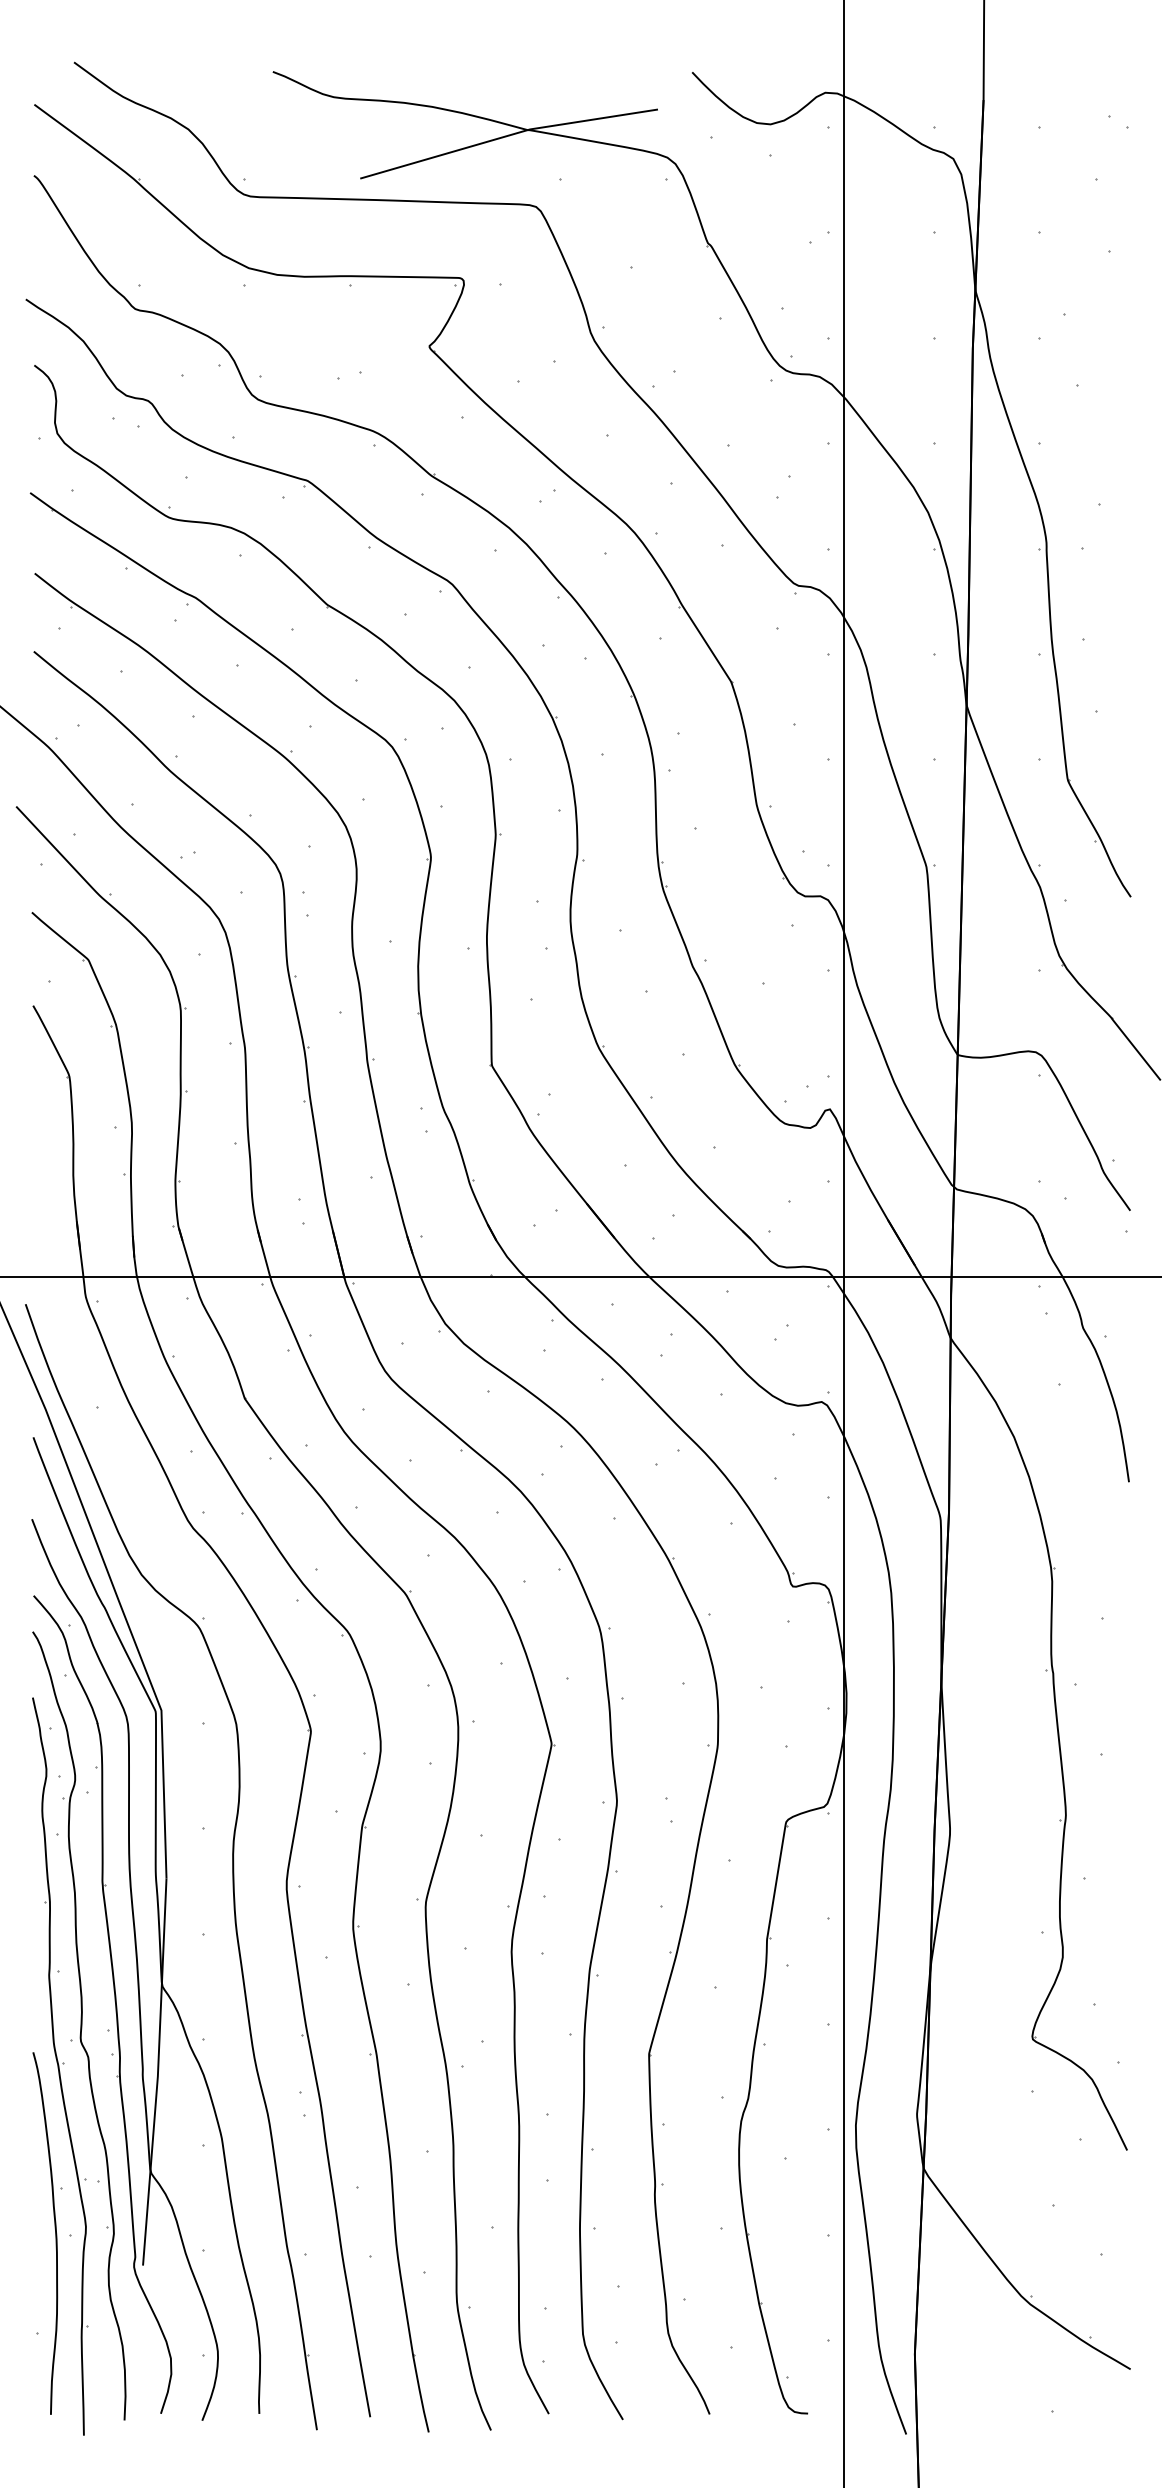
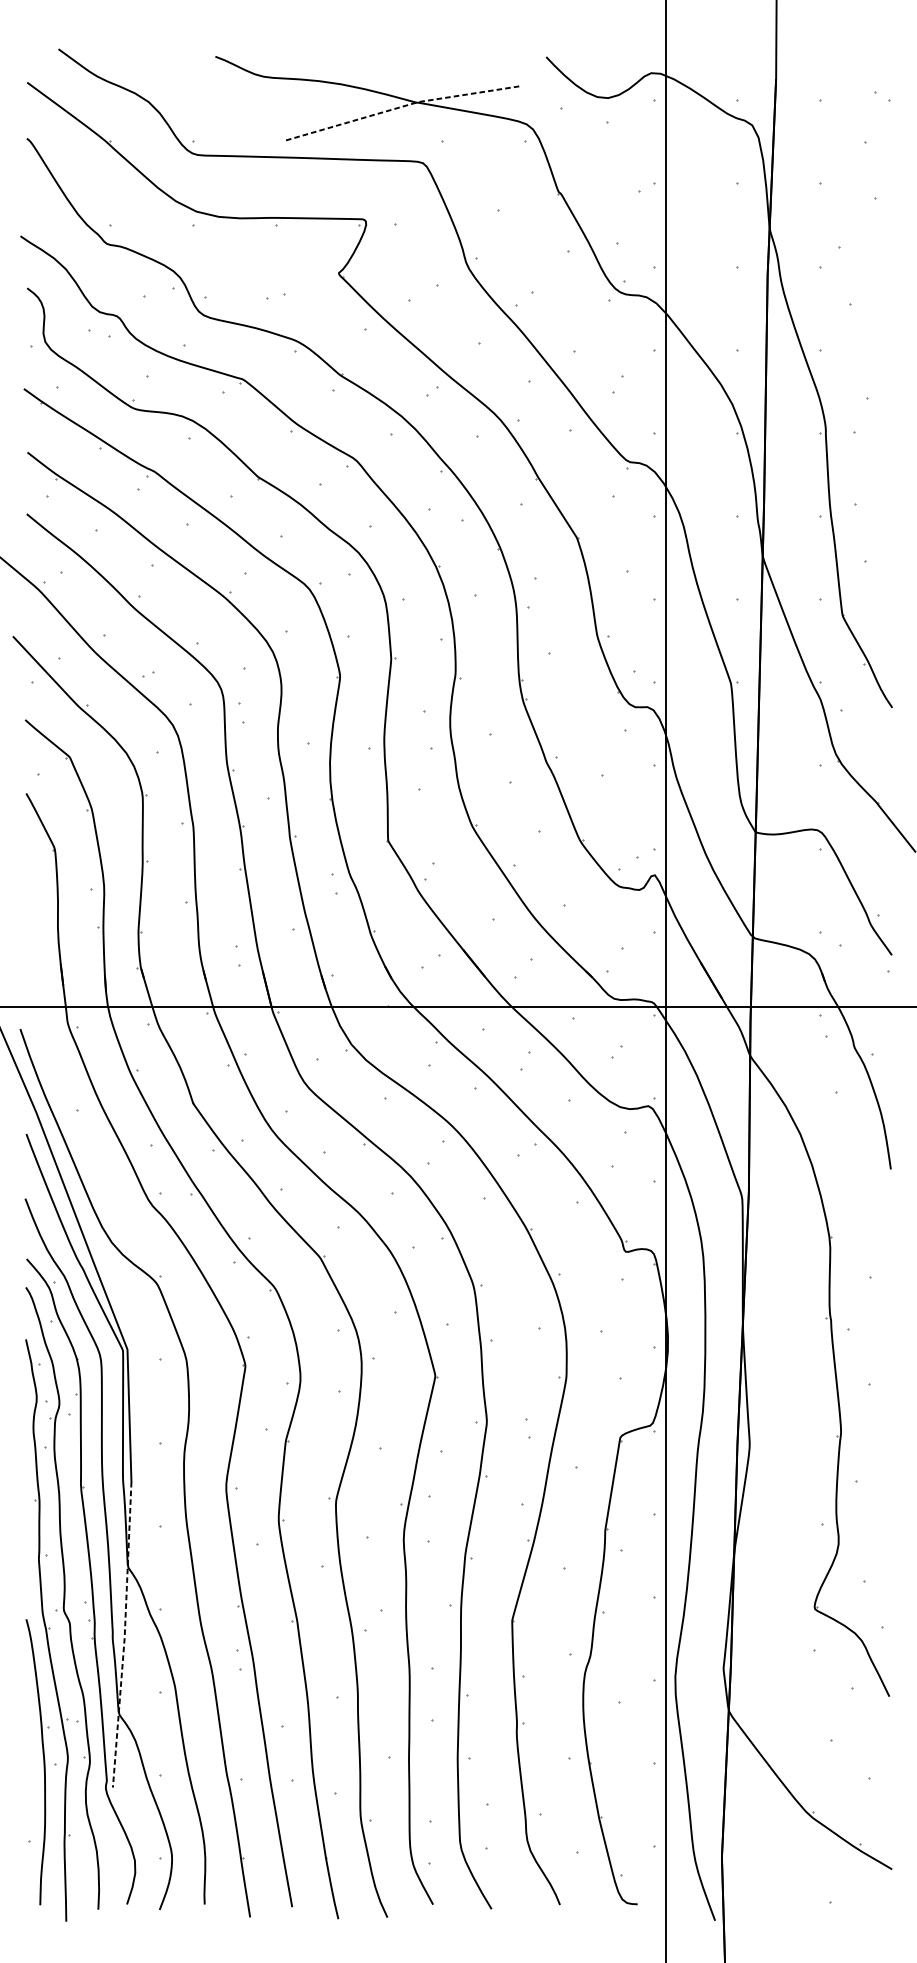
line: (507, 135) -> (400, 106), solid -> dashed
line: (158, 2072) -> (125, 1635), solid -> dashed

